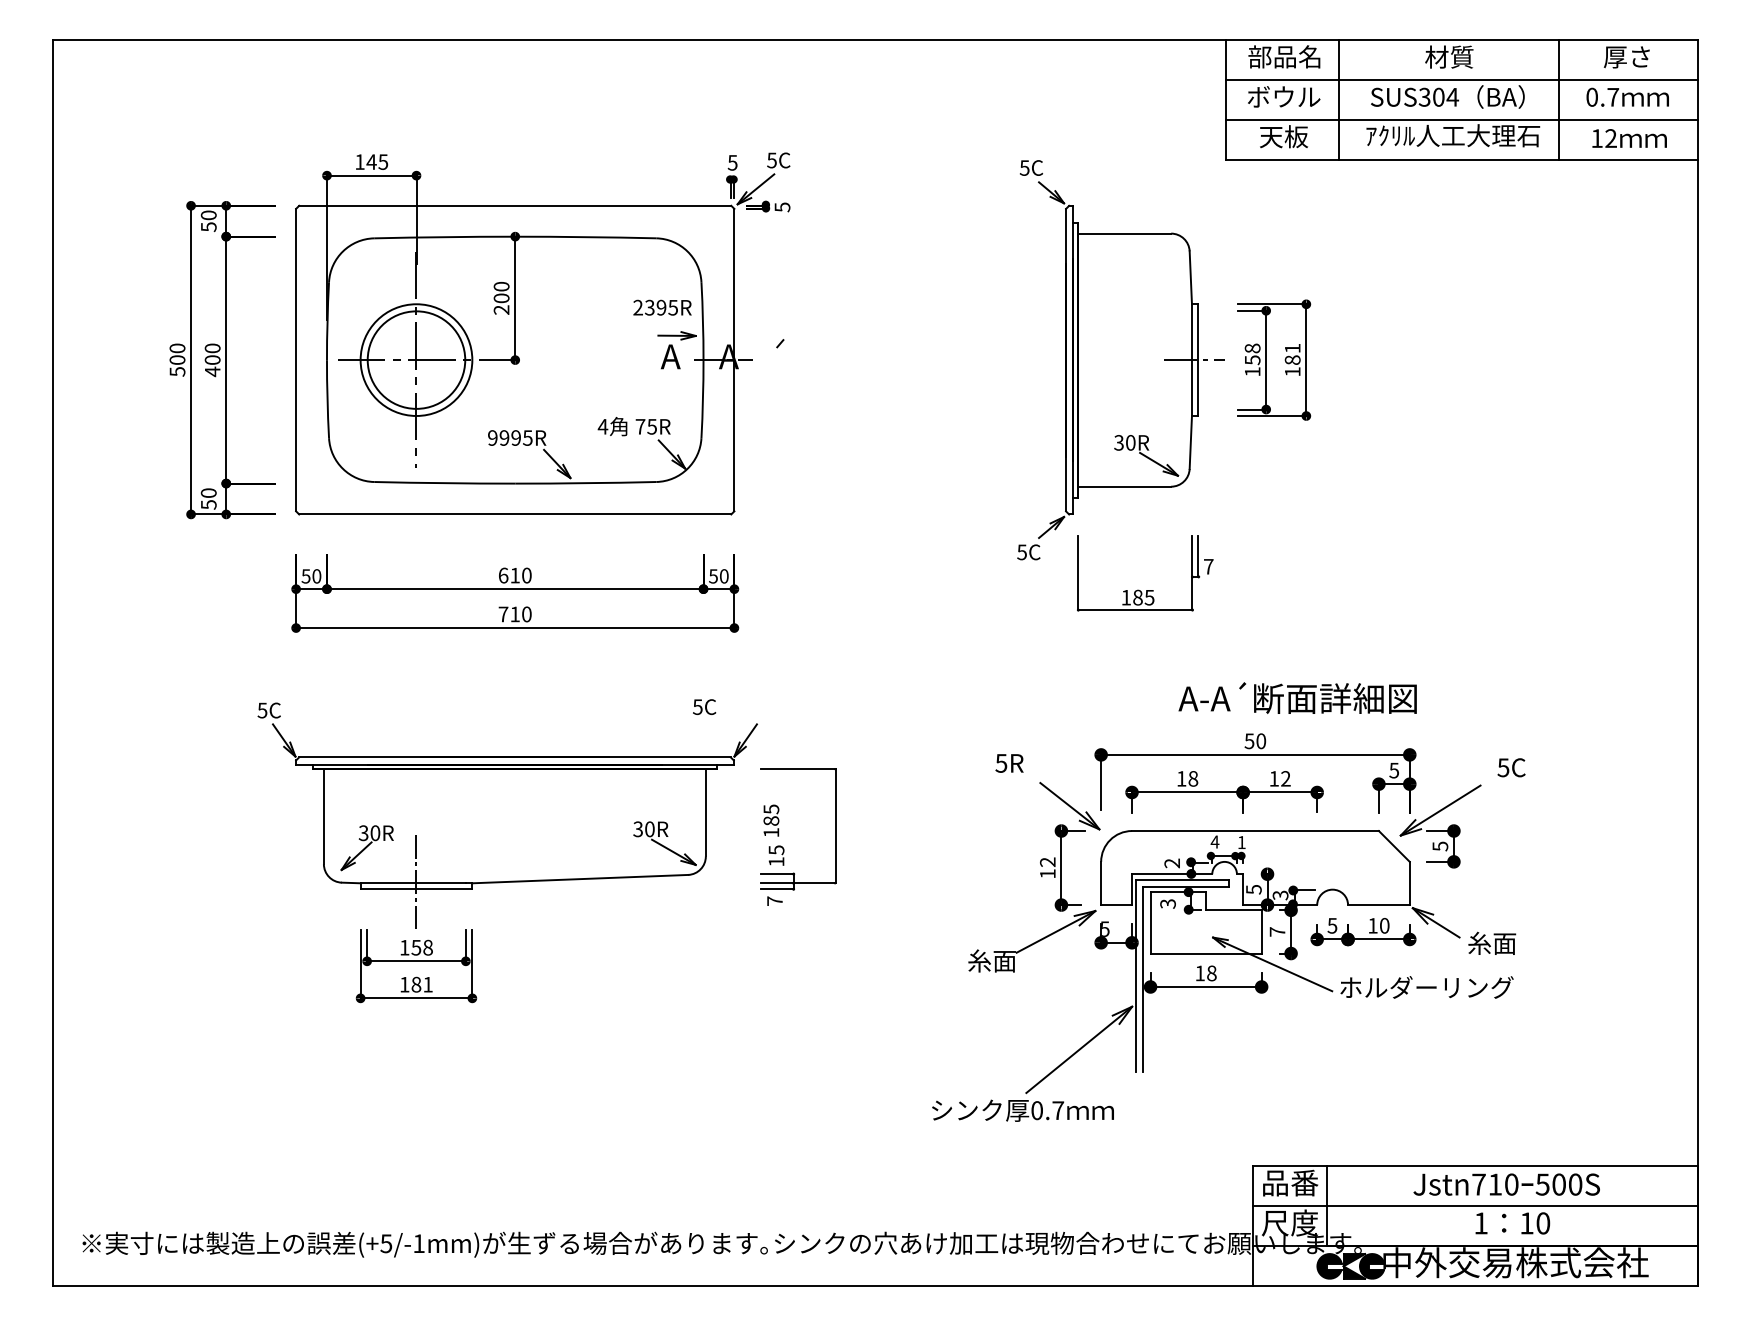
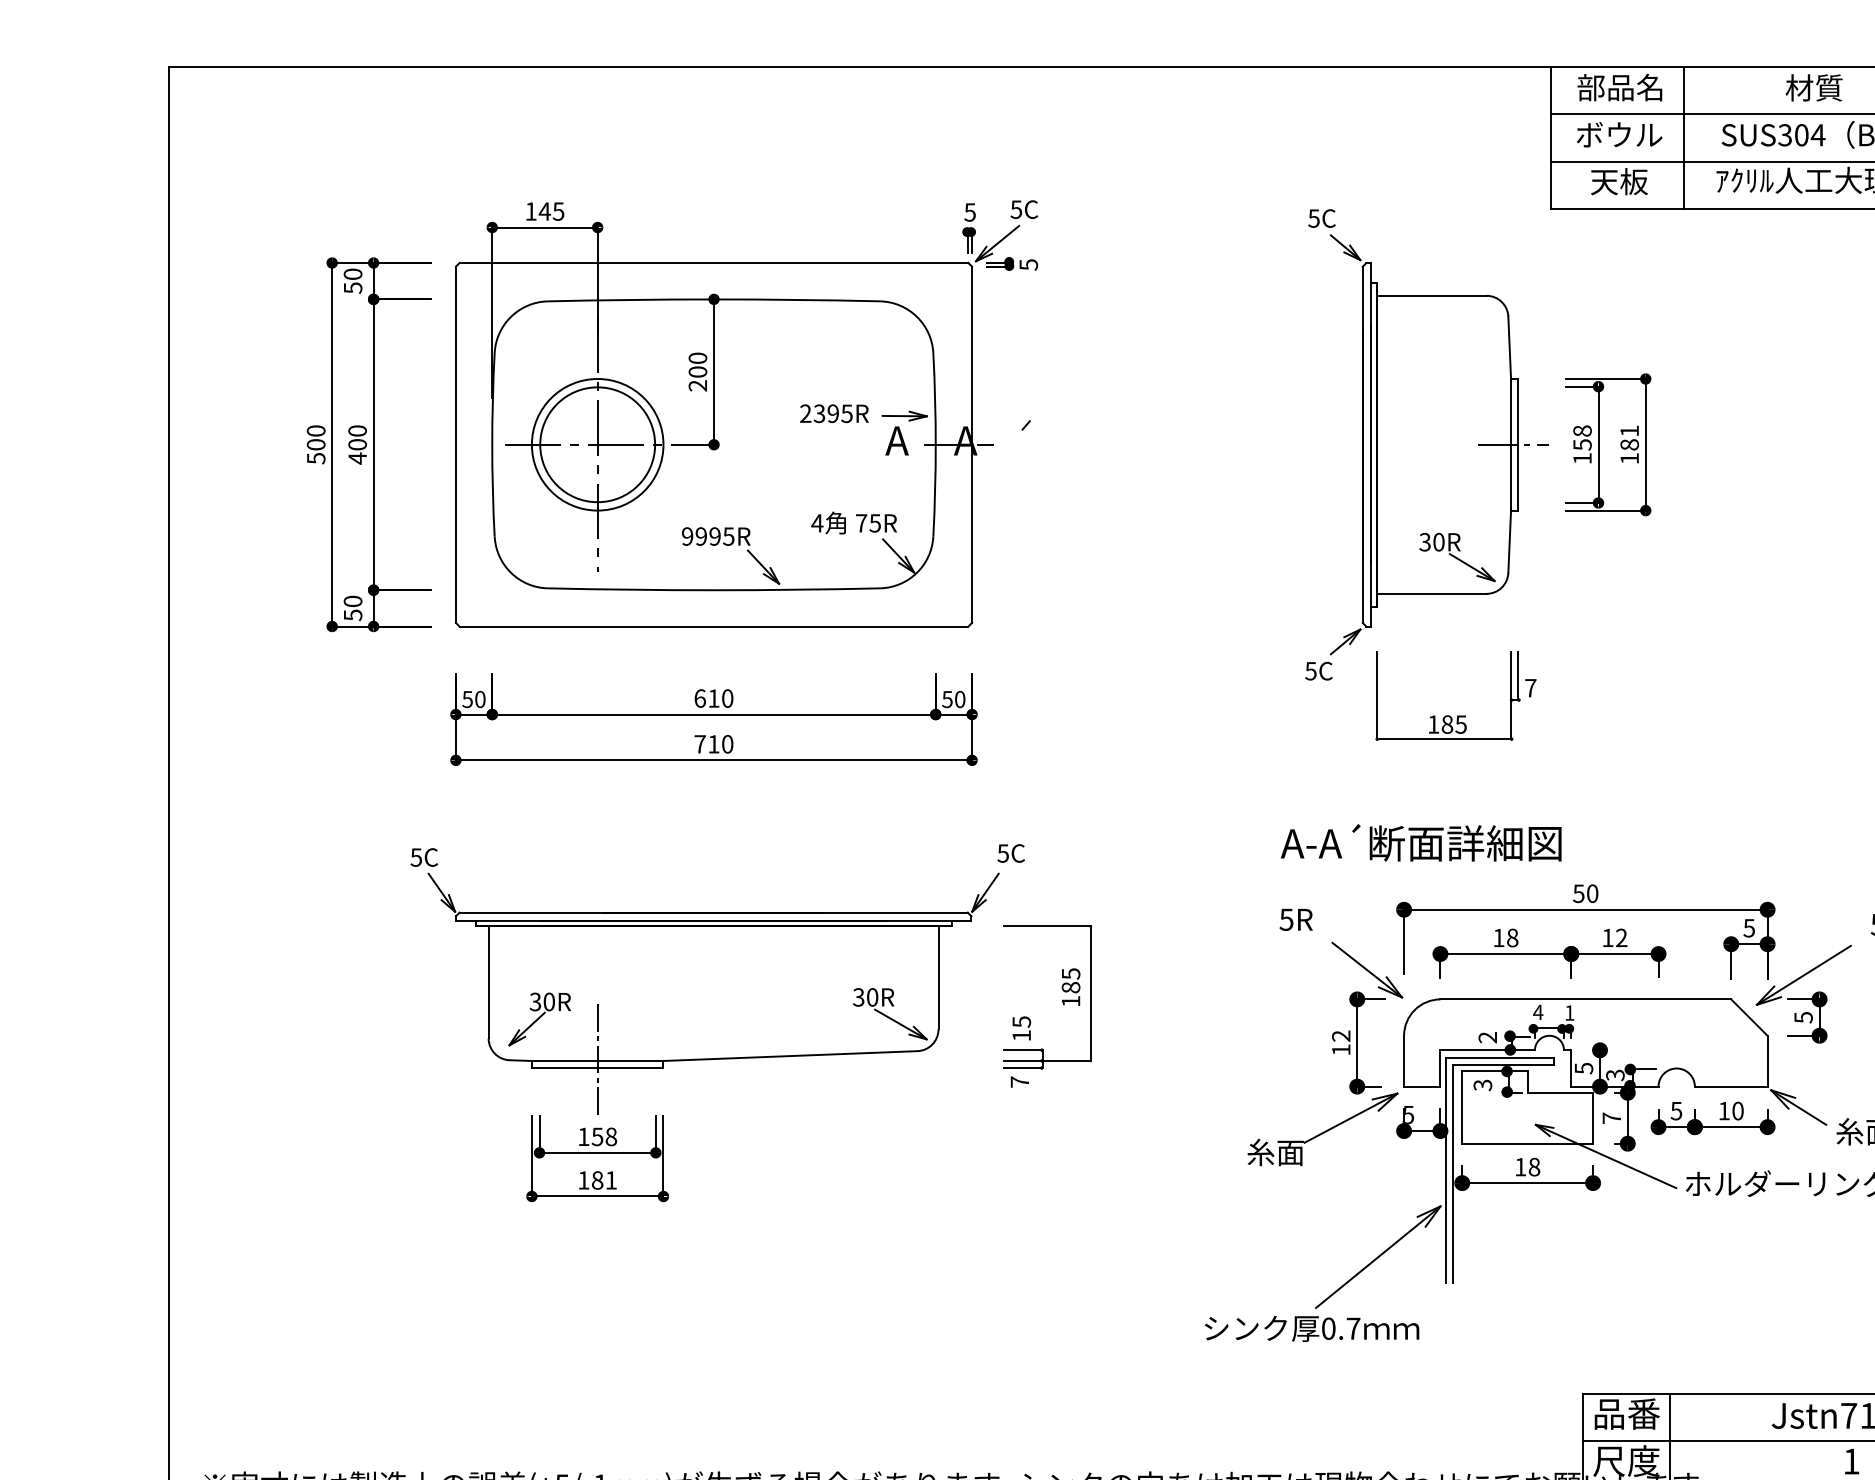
text: (662, 307) -> (834, 413), moved
text: (1297, 697) -> (1420, 842), moved
text: (704, 706) -> (1011, 852), moved
text: (771, 820) -> (1071, 987), moved

